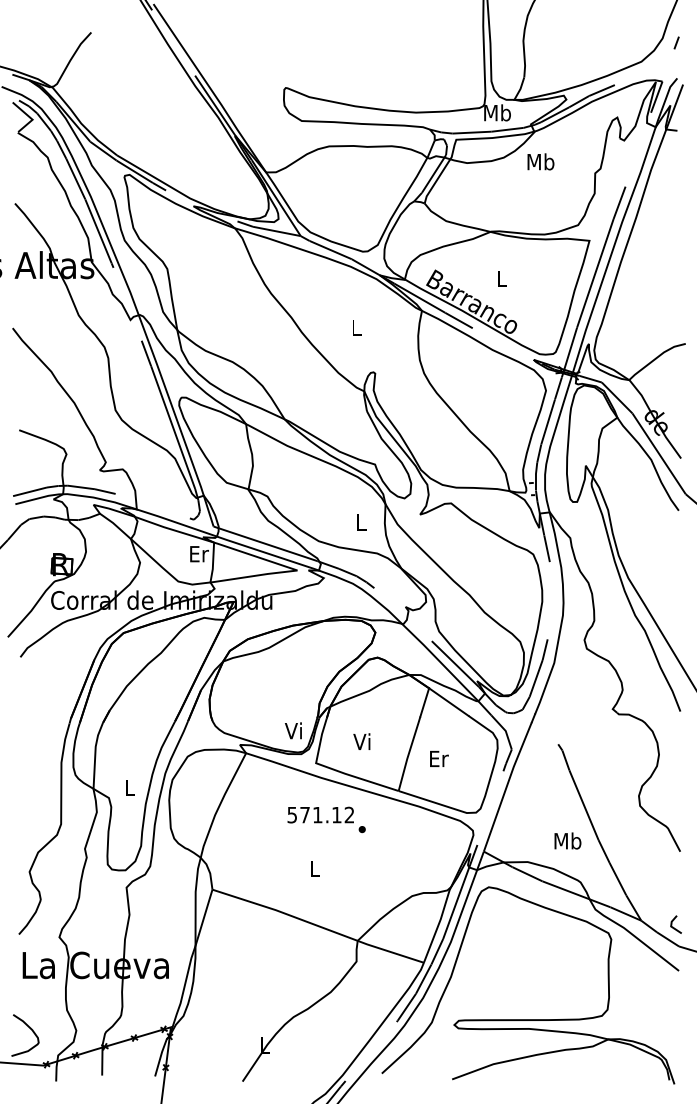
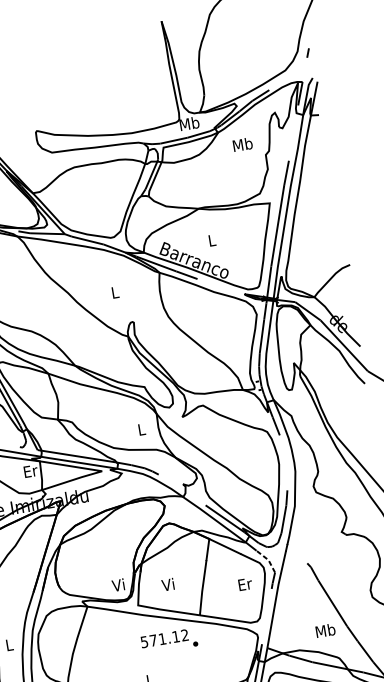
text: (540, 161) -> (242, 144), moved
line: (505, 730) -> (268, 559), solid -> dashed
text: (439, 758) -> (245, 584), moved
text: (326, 819) -> (169, 641), moved

